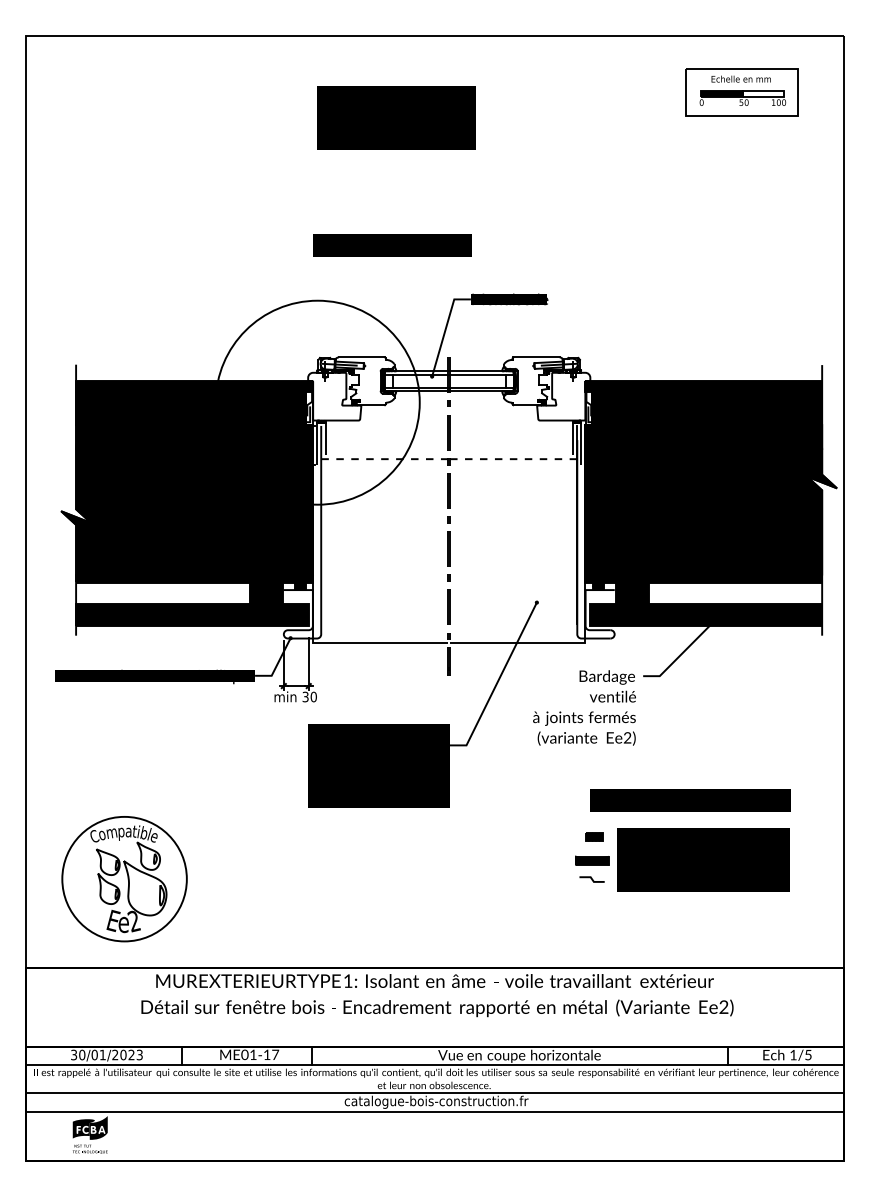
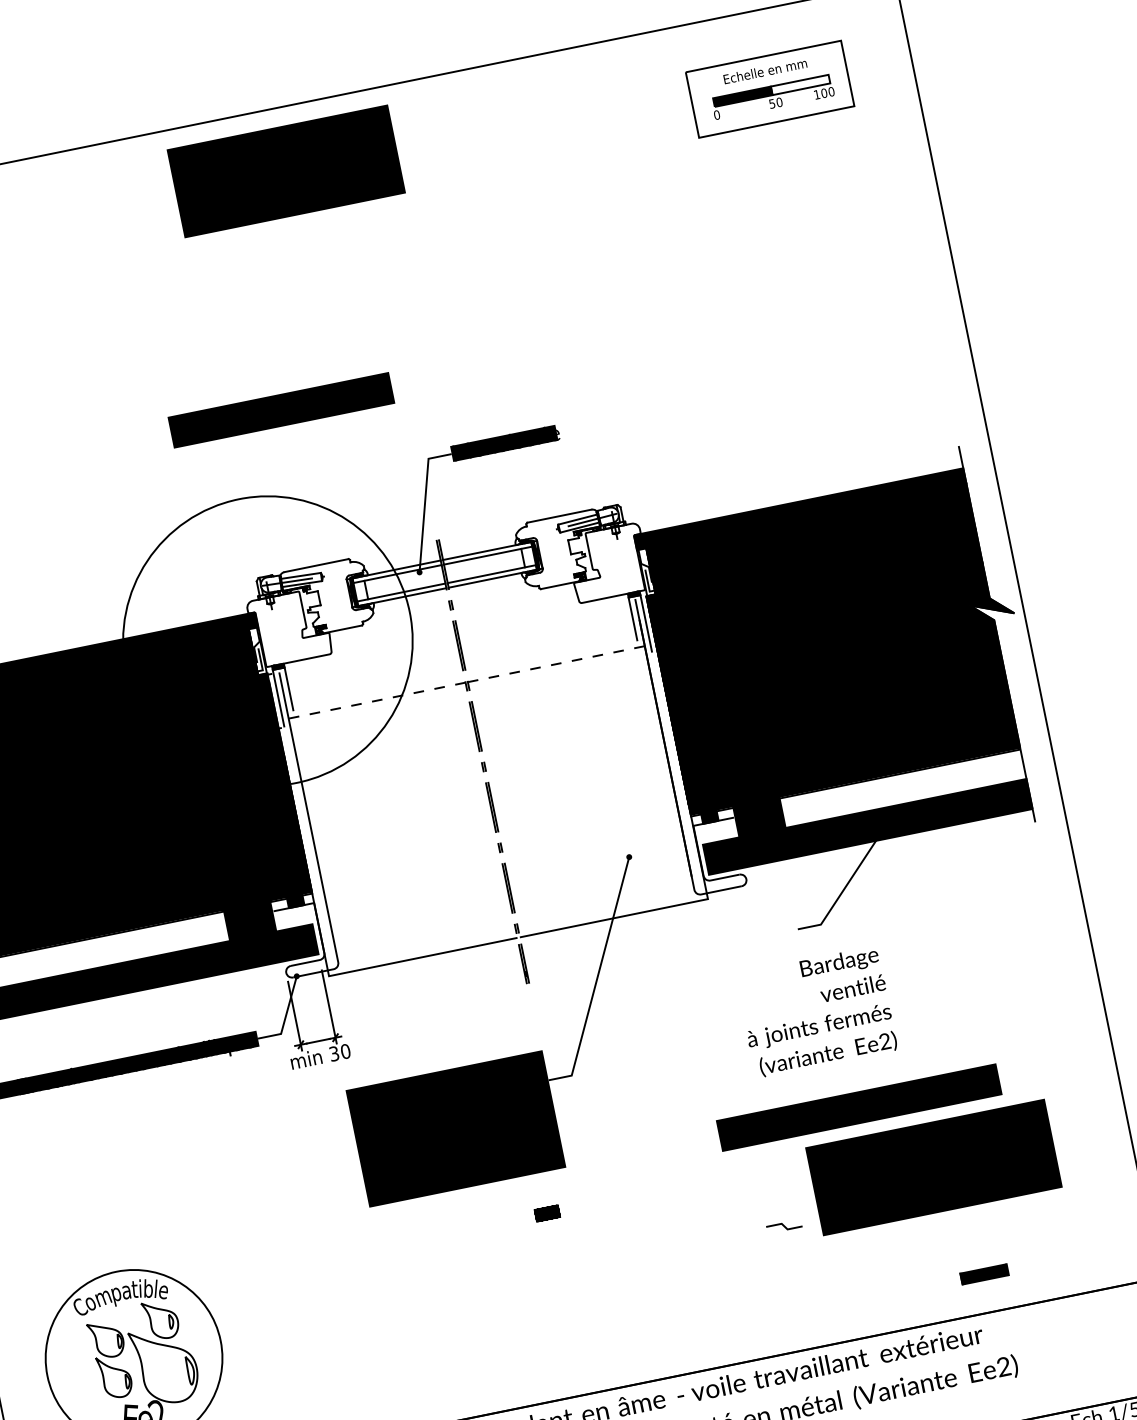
text: (396, 117) -> (286, 170), moved
text: (392, 245) -> (281, 410), moved
text: (584, 707) -> (816, 1011), moved
text: (690, 800) -> (859, 1107), moved
part: (594, 836) -> (547, 1212), moved
part: (592, 860) -> (984, 1274), moved

